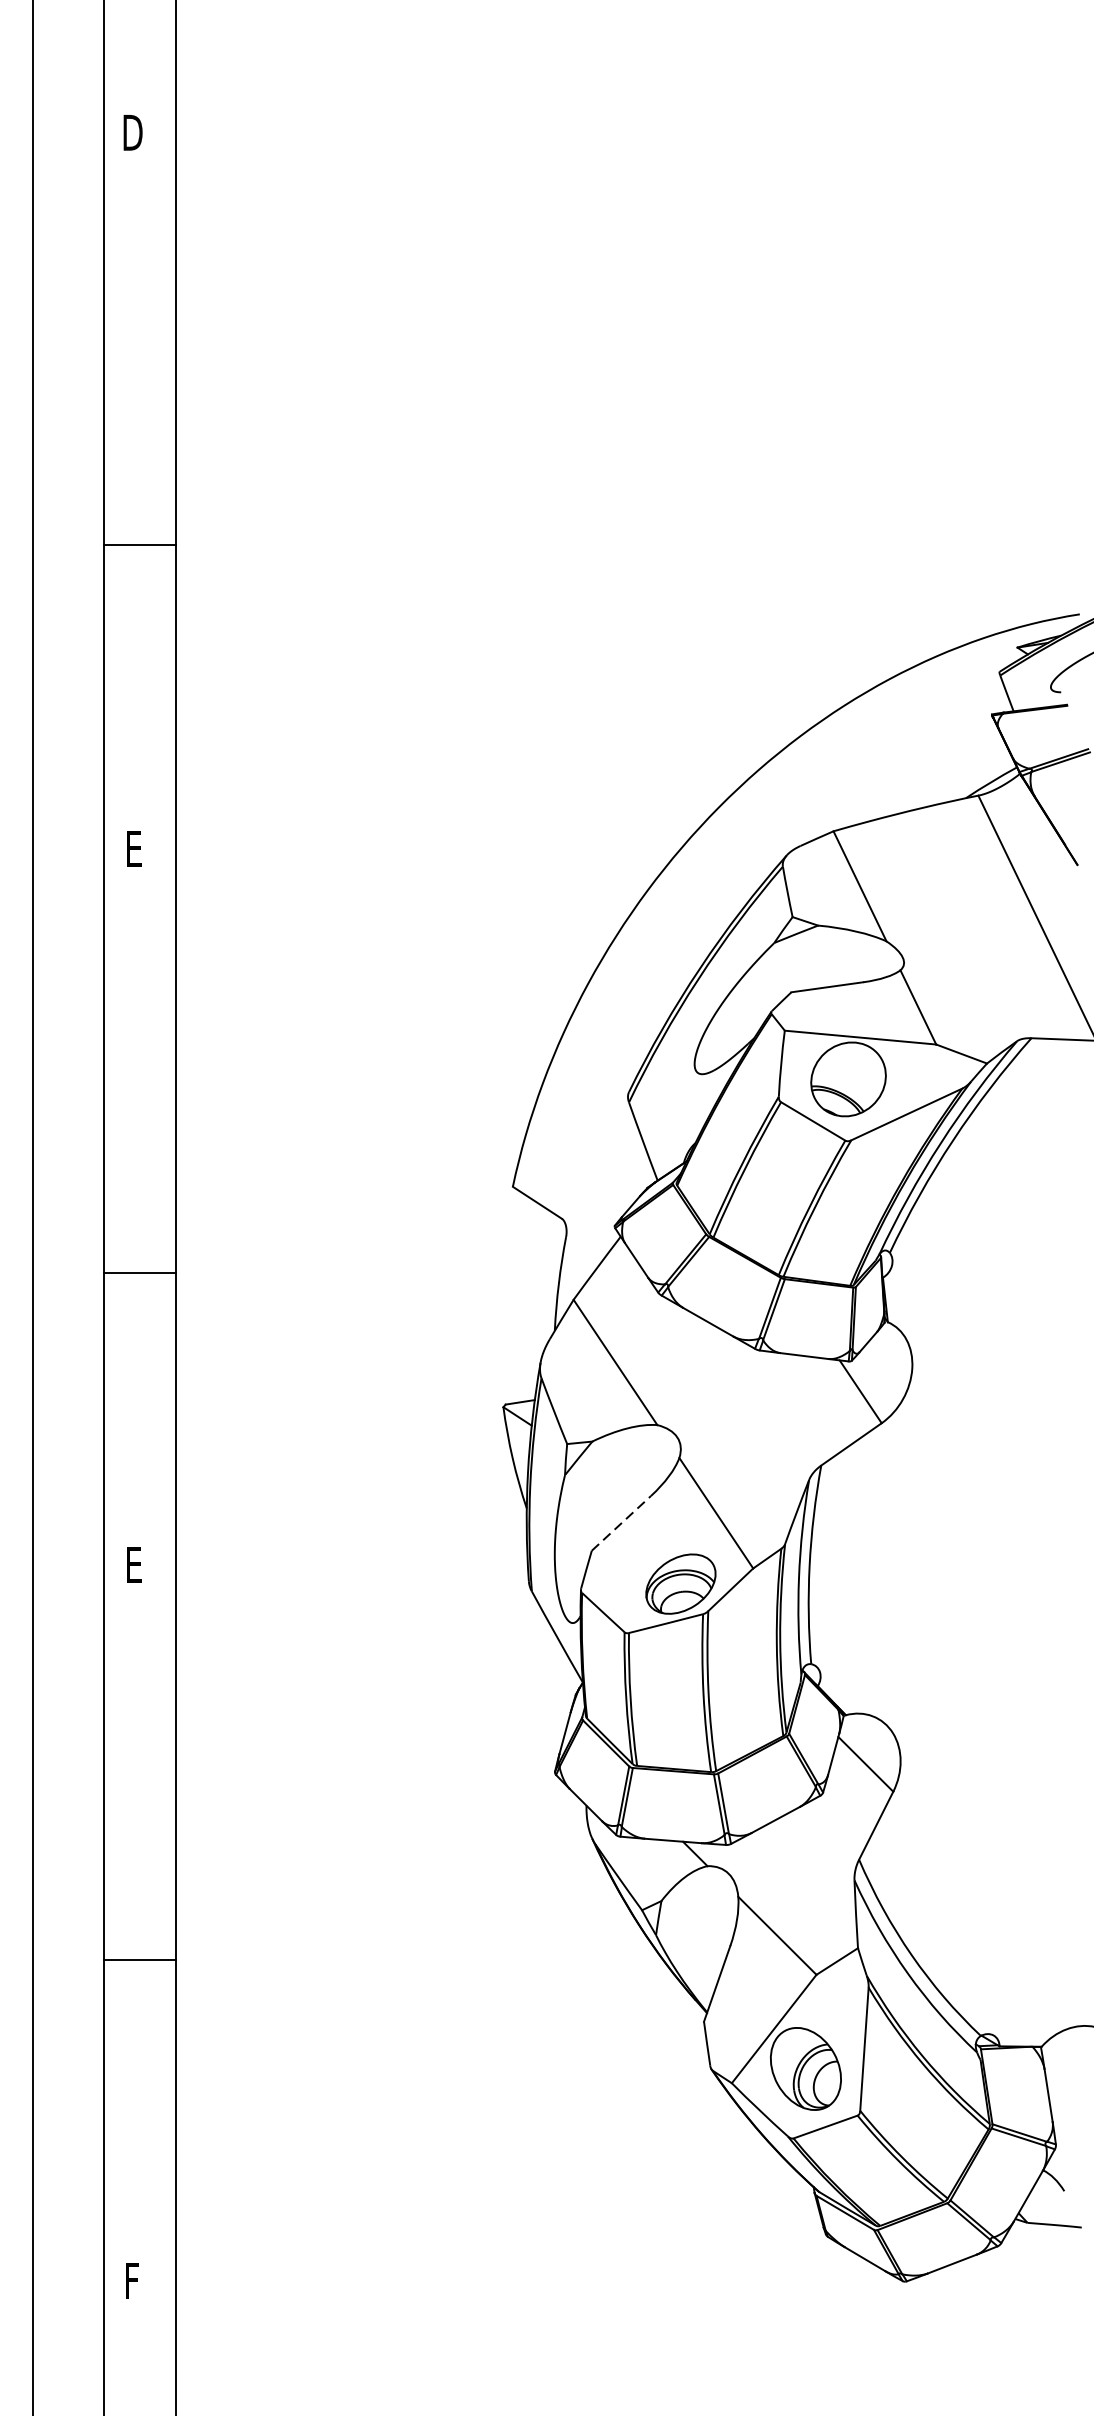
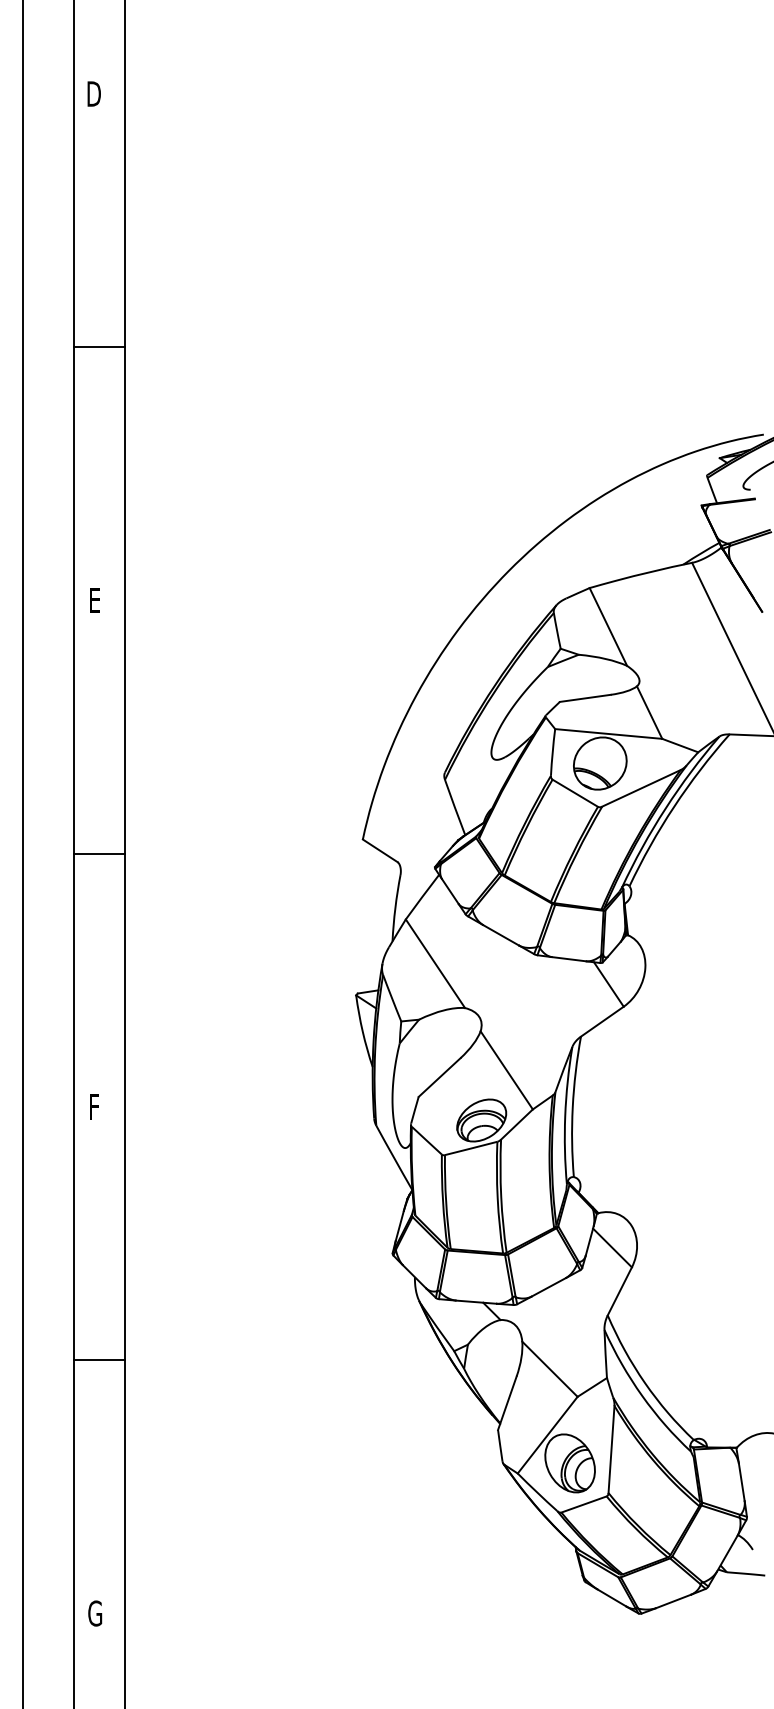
line: (140, 544) -> (99, 347), moved
line: (140, 1273) -> (99, 853), moved
line: (621, 1523) -> (439, 1077), dashed -> solid
text: (134, 1564) -> (95, 1106), E -> F
line: (140, 1960) -> (99, 1360), moved
text: (134, 2281) -> (95, 1613), F -> G

